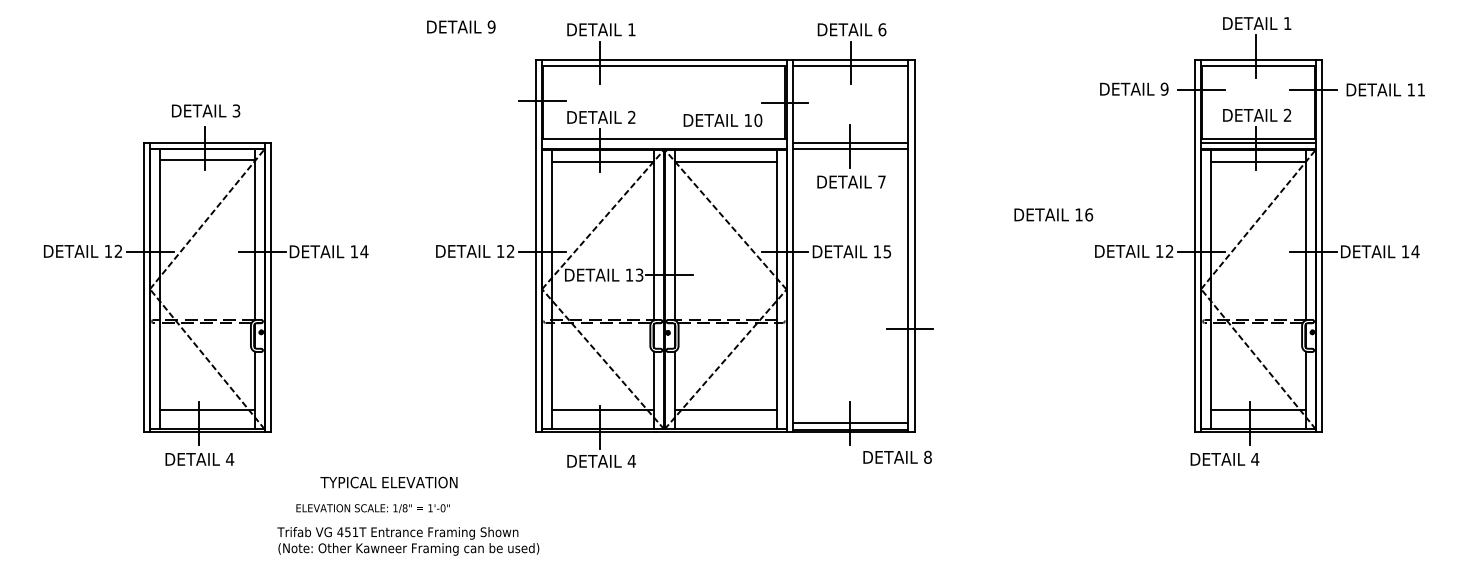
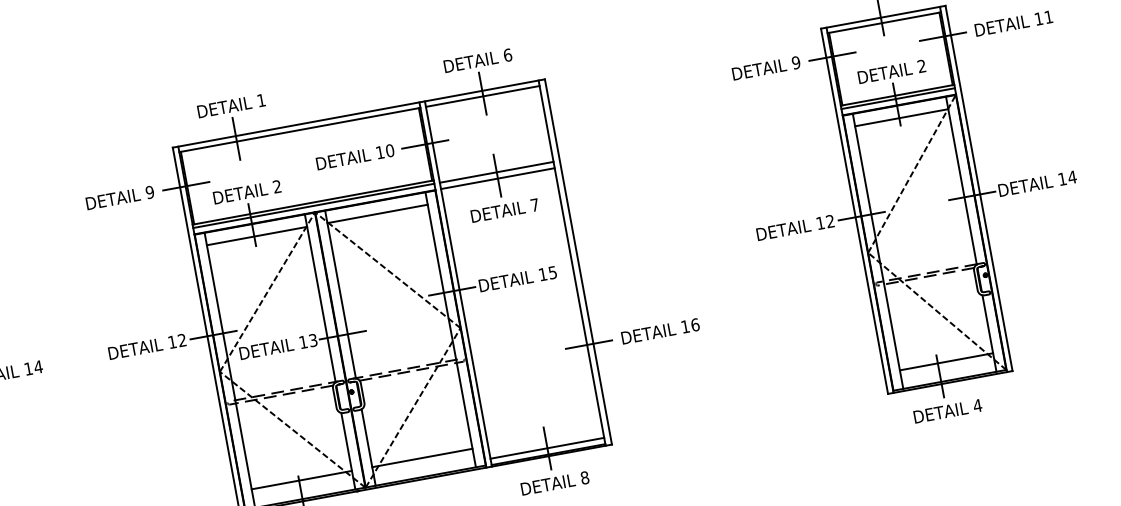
text: (461, 26) -> (120, 197), moved
text: (722, 119) -> (354, 156), moved
line: (663, 142) -> (312, 205), added
text: (1053, 214) -> (660, 331), moved
text: (897, 456) -> (554, 482), moved
text: (1224, 459) -> (947, 411), moved

